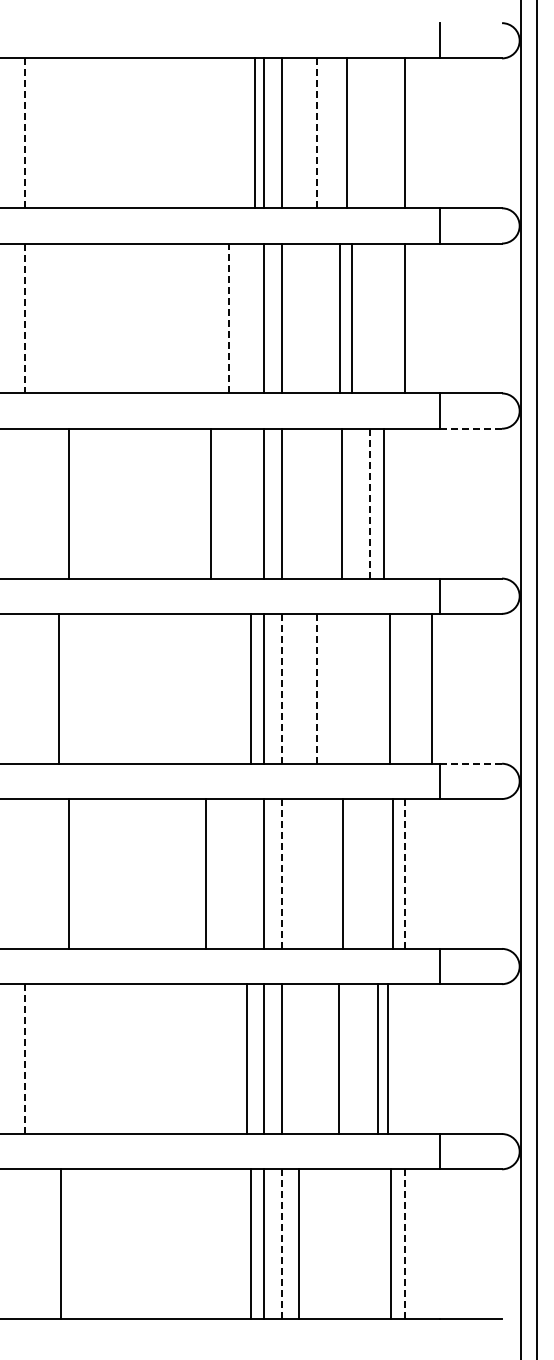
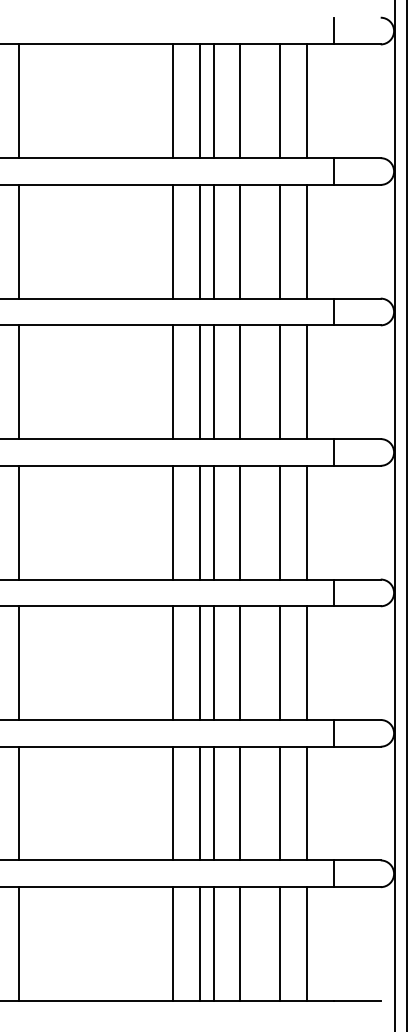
line: (25, 133) -> (19, 101), dashed -> solid
line: (254, 133) -> (173, 101), moved
line: (316, 133) -> (239, 101), dashed -> solid
line: (346, 133) -> (280, 101), moved
line: (25, 318) -> (19, 241), dashed -> solid
line: (228, 318) -> (173, 241), dashed -> solid
line: (339, 318) -> (239, 241), moved
line: (351, 318) -> (280, 241), moved
line: (471, 428) -> (357, 325), dashed -> solid
line: (69, 503) -> (19, 382), moved
line: (210, 503) -> (173, 382), moved
line: (341, 503) -> (239, 382), moved
line: (369, 503) -> (280, 382), dashed -> solid
line: (384, 503) -> (307, 382), moved
line: (59, 688) -> (19, 522), moved
line: (250, 688) -> (173, 522), moved
line: (281, 688) -> (213, 522), dashed -> solid
line: (316, 688) -> (239, 522), dashed -> solid
line: (389, 688) -> (280, 522), moved
line: (432, 688) -> (307, 522), moved
line: (471, 763) -> (357, 579), dashed -> solid
line: (69, 873) -> (19, 662), moved
line: (205, 873) -> (173, 662), moved
line: (281, 873) -> (213, 662), dashed -> solid
line: (342, 873) -> (239, 662), moved
line: (392, 873) -> (280, 662), moved
line: (405, 873) -> (307, 662), dashed -> solid
line: (25, 1059) -> (19, 803), dashed -> solid
line: (246, 1059) -> (173, 803), moved
line: (338, 1059) -> (239, 803), moved
line: (378, 1059) -> (307, 803), moved
line: (387, 1059) -> (280, 803), moved
line: (61, 1244) -> (19, 944), moved
line: (250, 1244) -> (173, 944), moved
line: (281, 1244) -> (213, 944), dashed -> solid
line: (298, 1244) -> (239, 944), moved
line: (390, 1244) -> (280, 944), moved
line: (405, 1244) -> (307, 944), dashed -> solid

